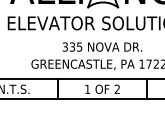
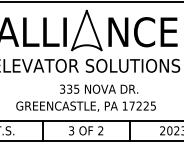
text: (102, 46) -> (99, 88), moved
text: (87, 88) -> (71, 130), 1 -> 3

